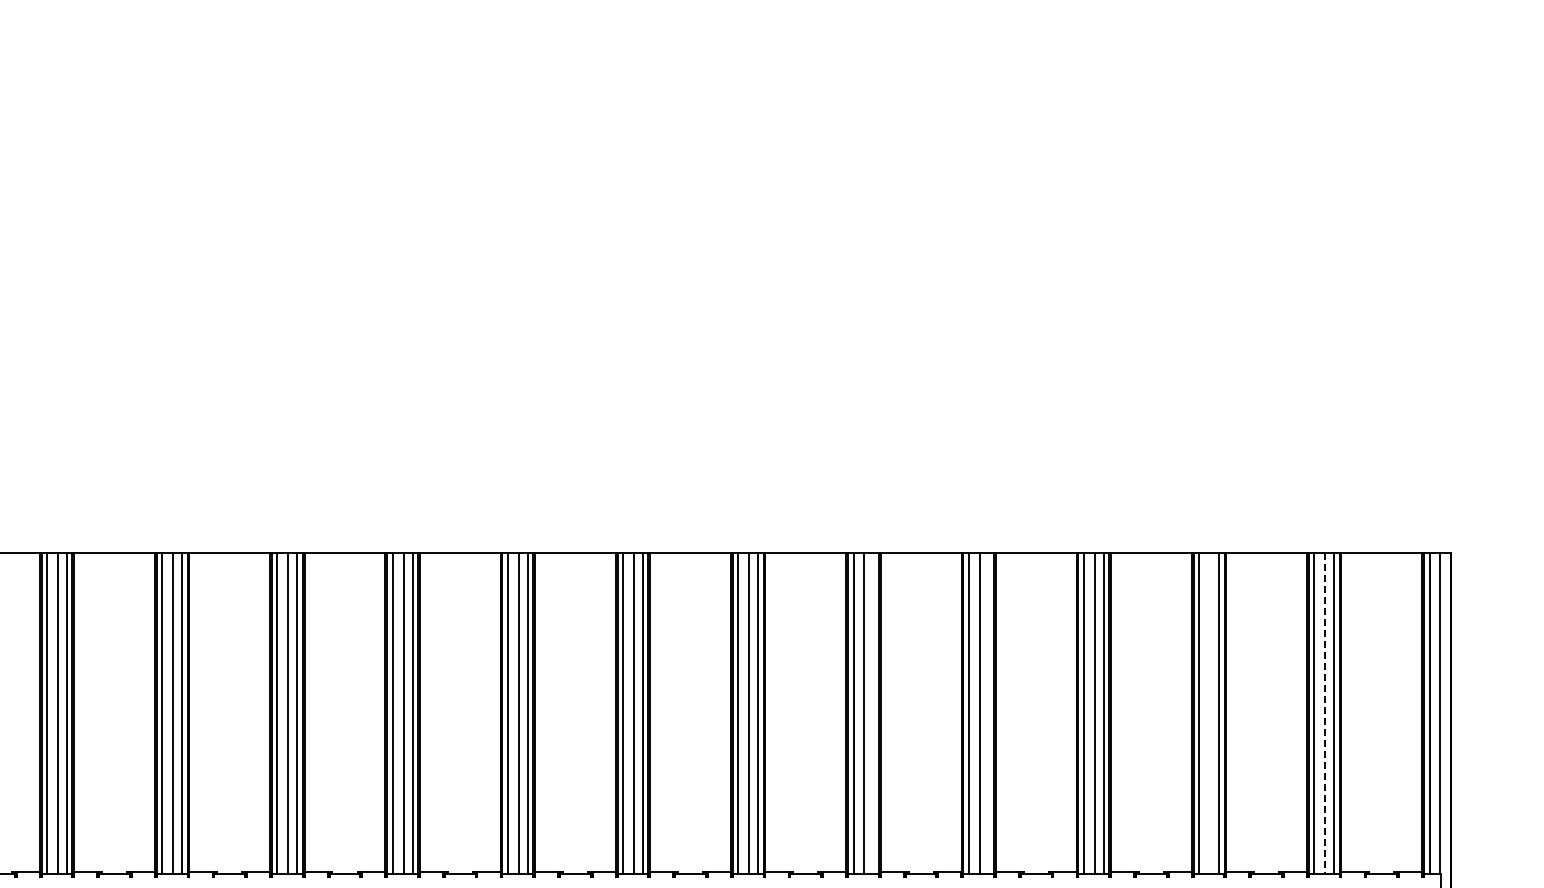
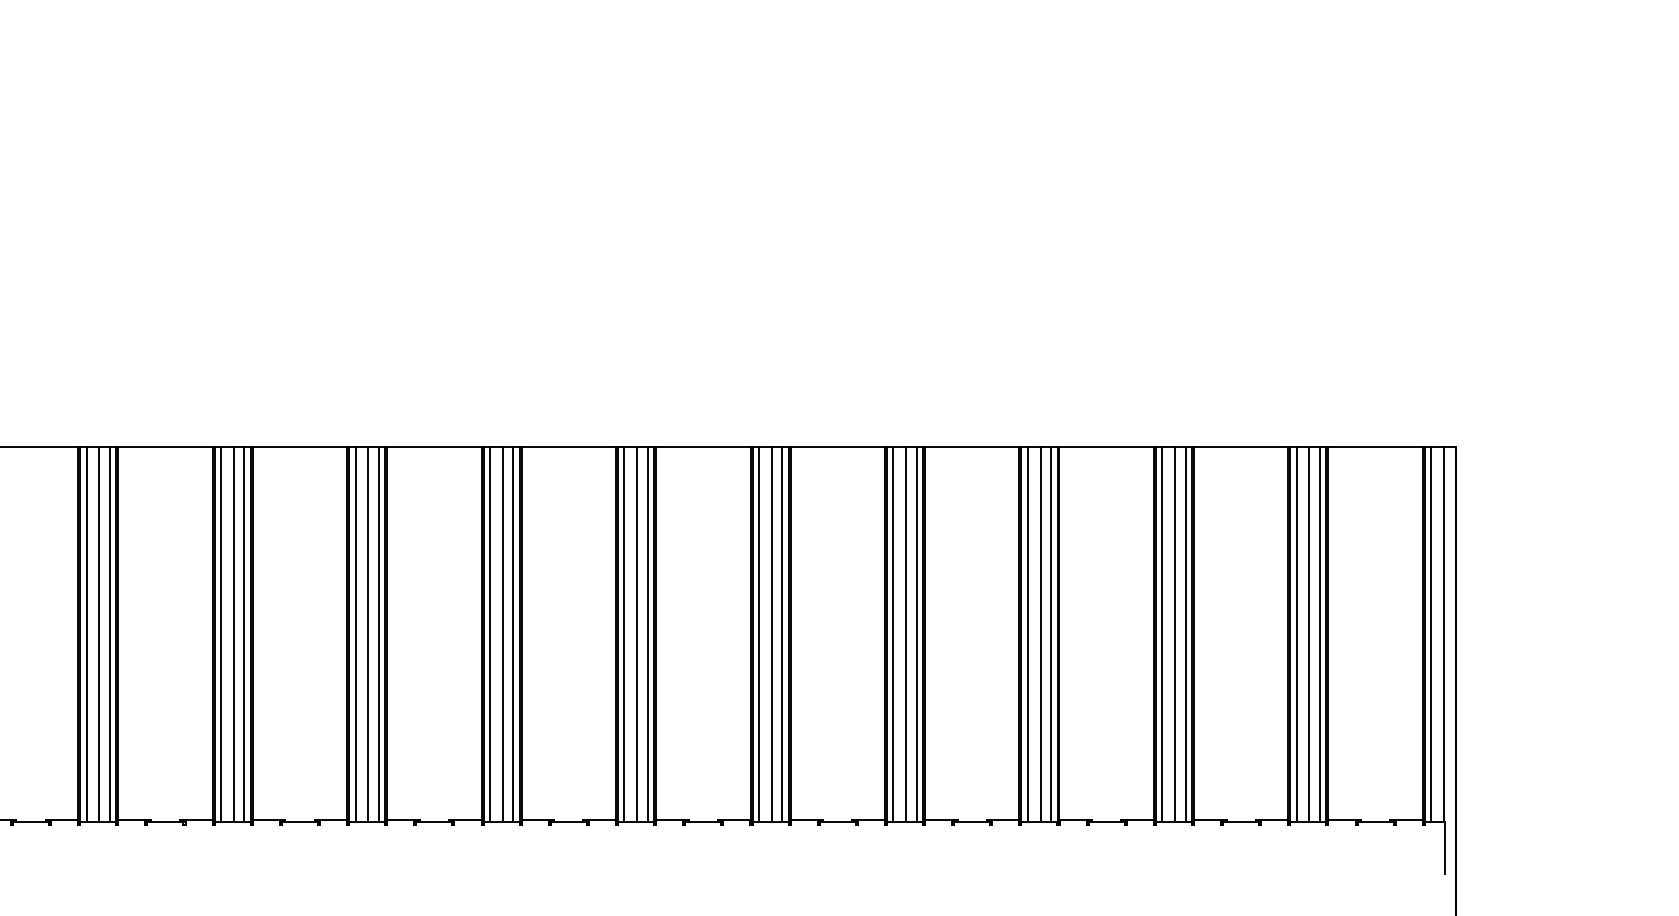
line: (873, 712) -> (782, 633), added
line: (988, 712) -> (916, 633), added
line: (1209, 712) -> (1174, 633), added
line: (1325, 713) -> (1309, 634), dashed -> solid

